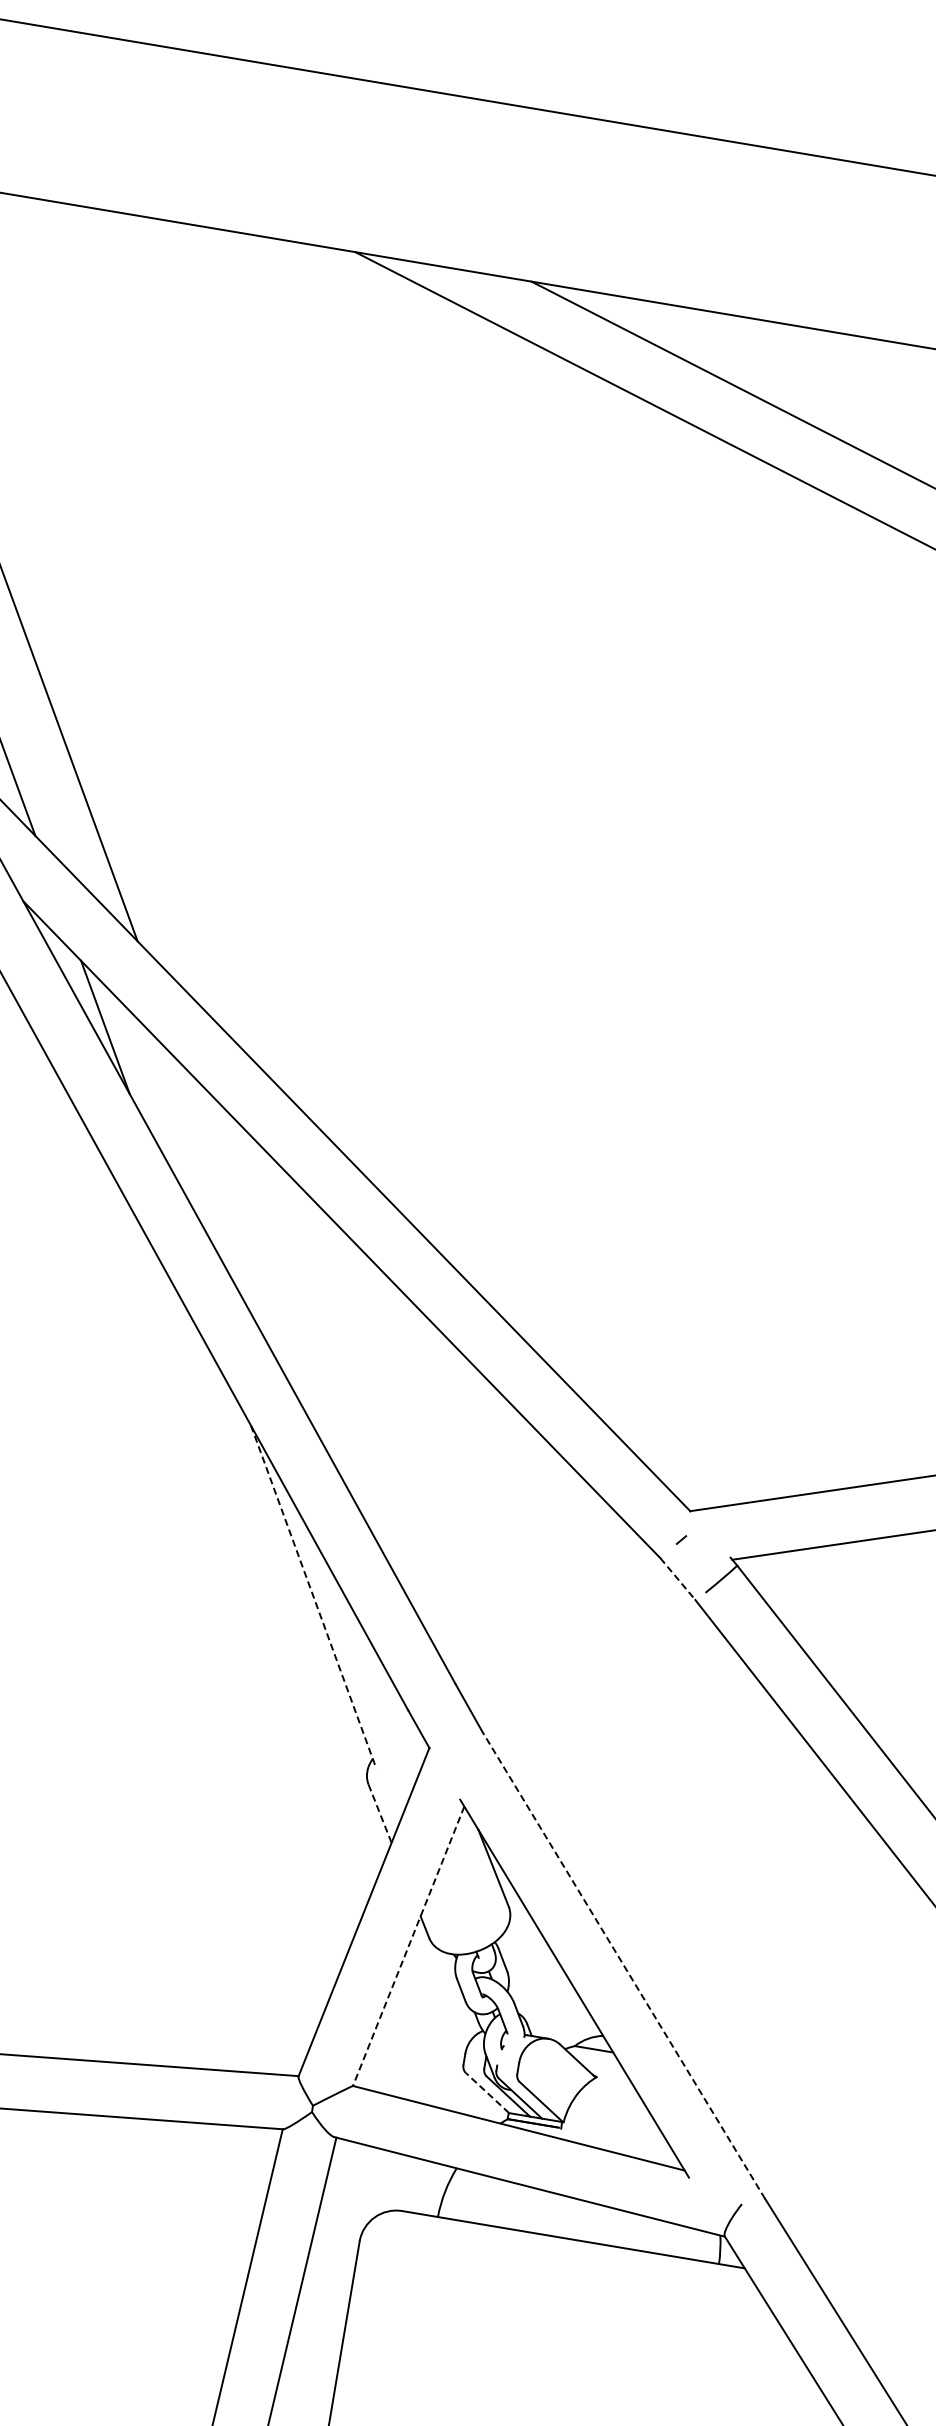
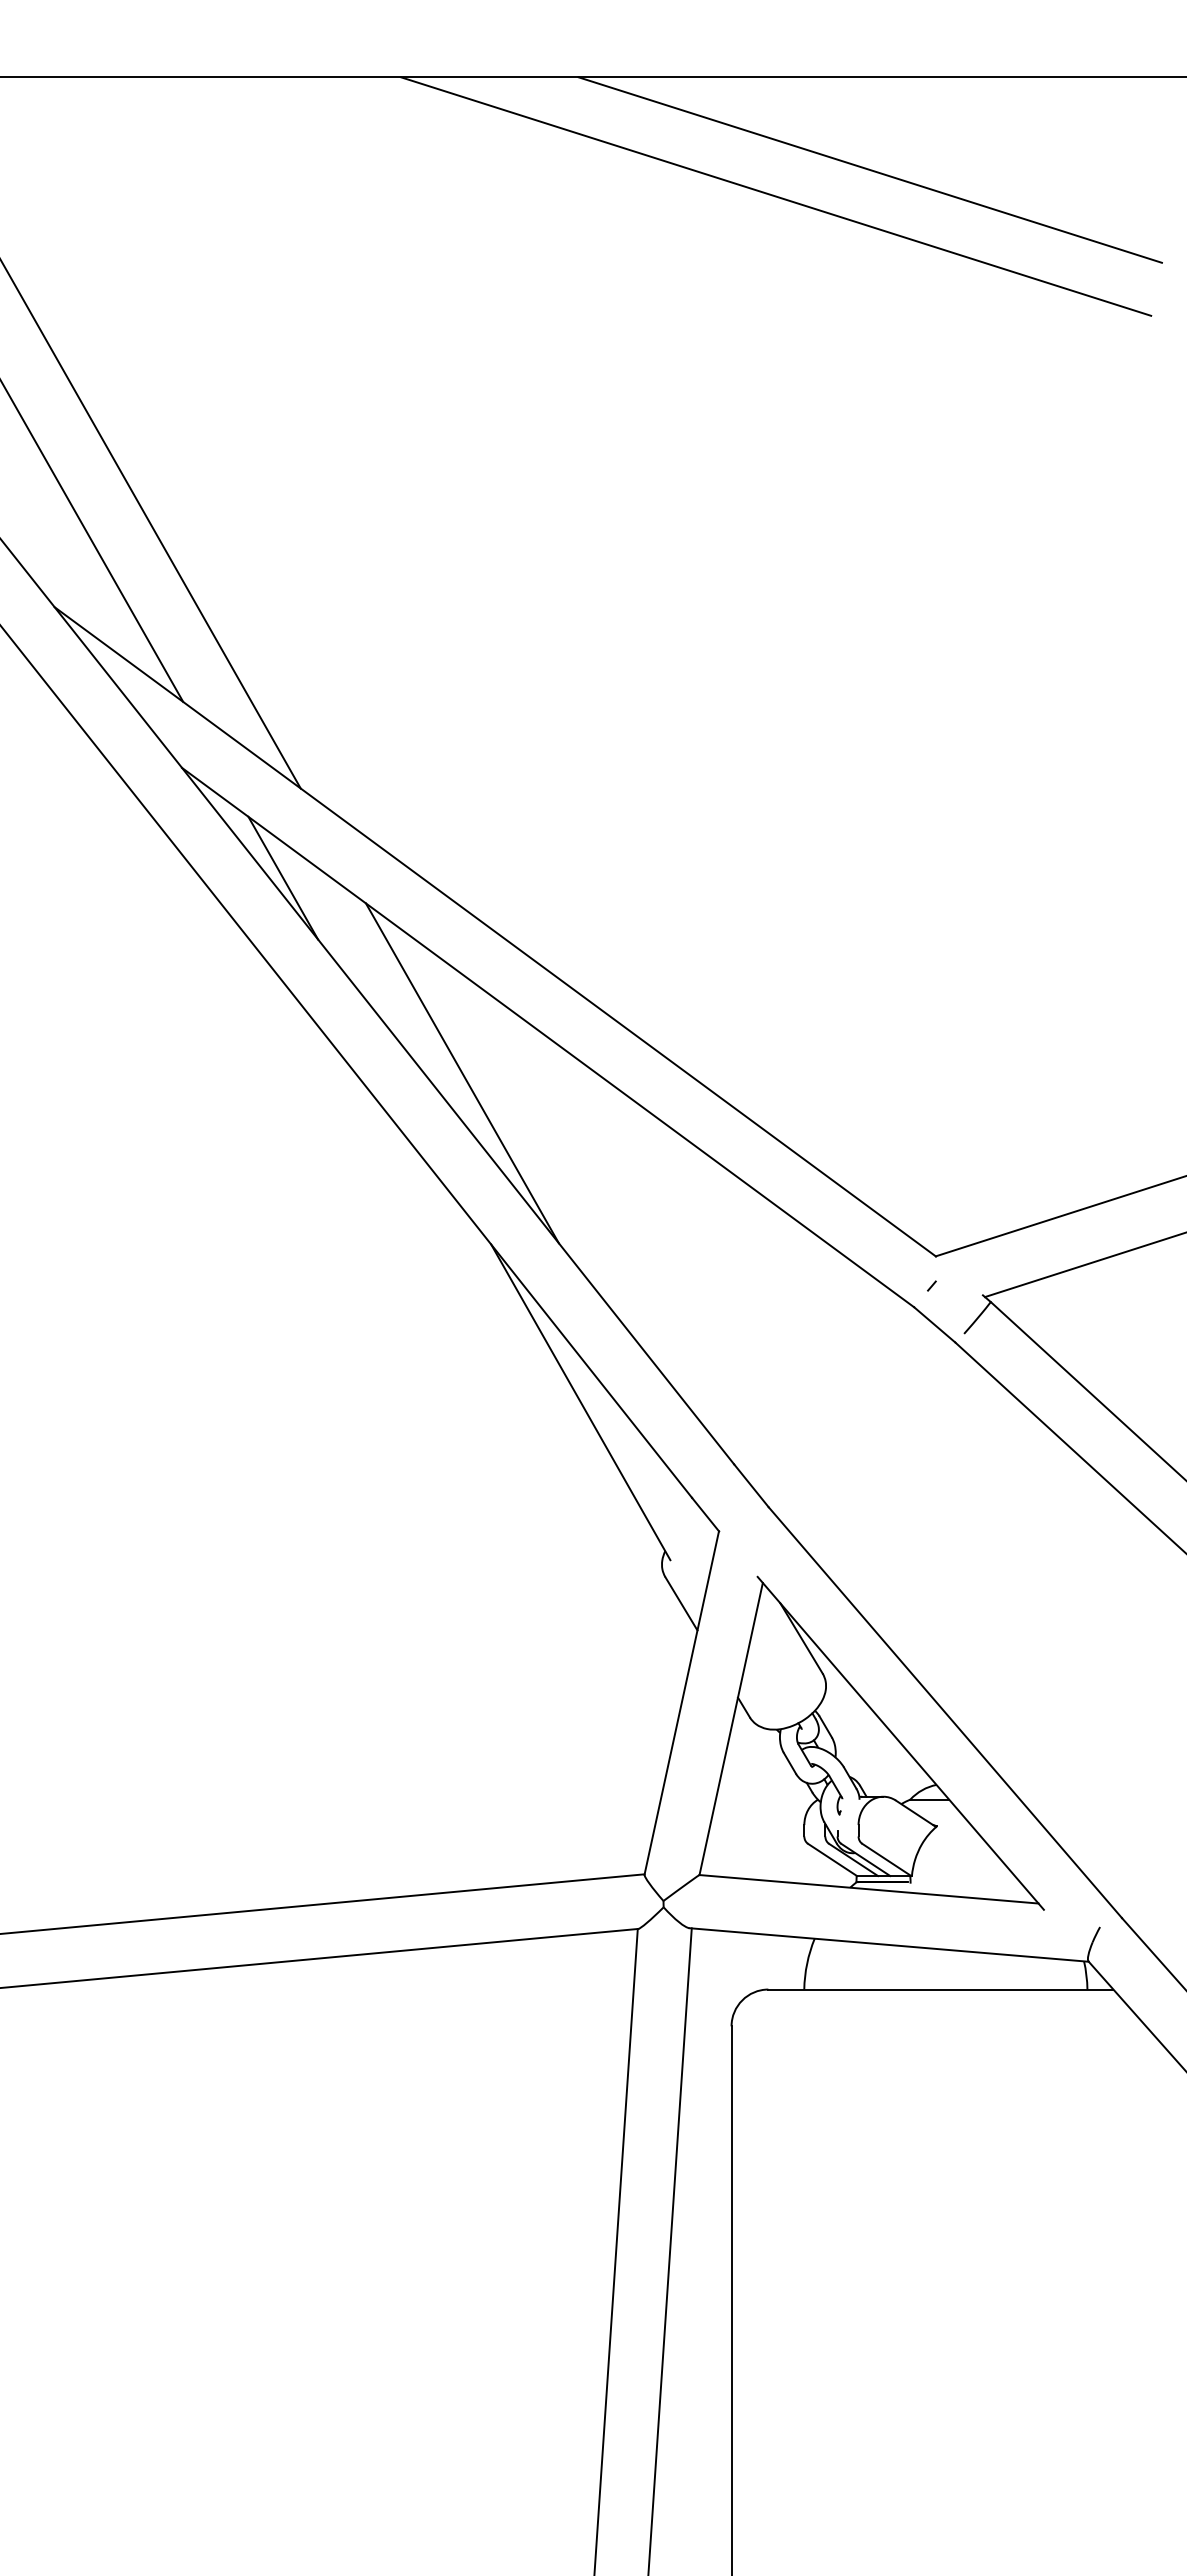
line: (249, 1250) -> (461, 1073), added
line: (678, 1579) -> (935, 1325), dashed -> solid
line: (313, 1597) -> (580, 1402), dashed -> solid
line: (380, 1814) -> (681, 1604), dashed -> solid
line: (408, 1946) -> (731, 1729), dashed -> solid
line: (624, 1965) -> (945, 1712), dashed -> solid
line: (487, 2092) -> (832, 1859), dashed -> solid

